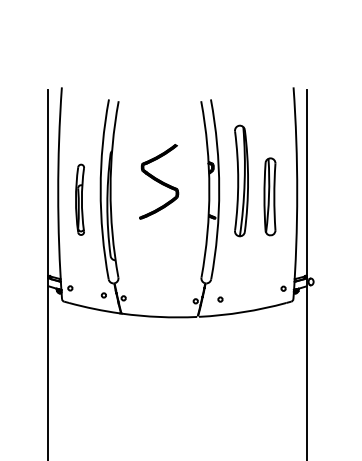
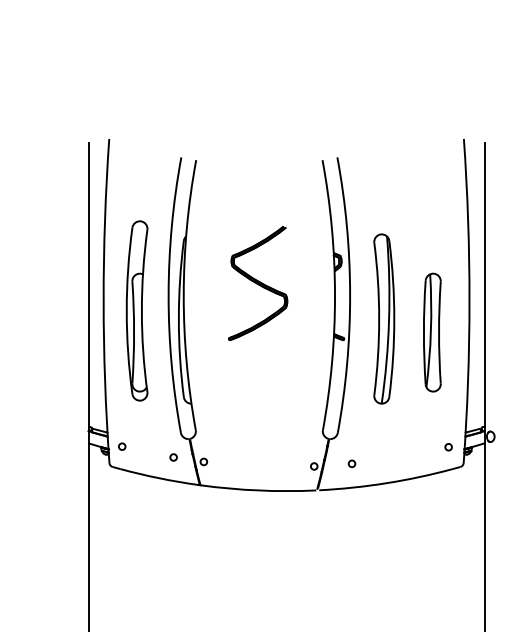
part: (241, 180) -> (384, 318), moved
part: (269, 196) -> (431, 332), moved
part: (79, 199) -> (136, 310), size x1.67

